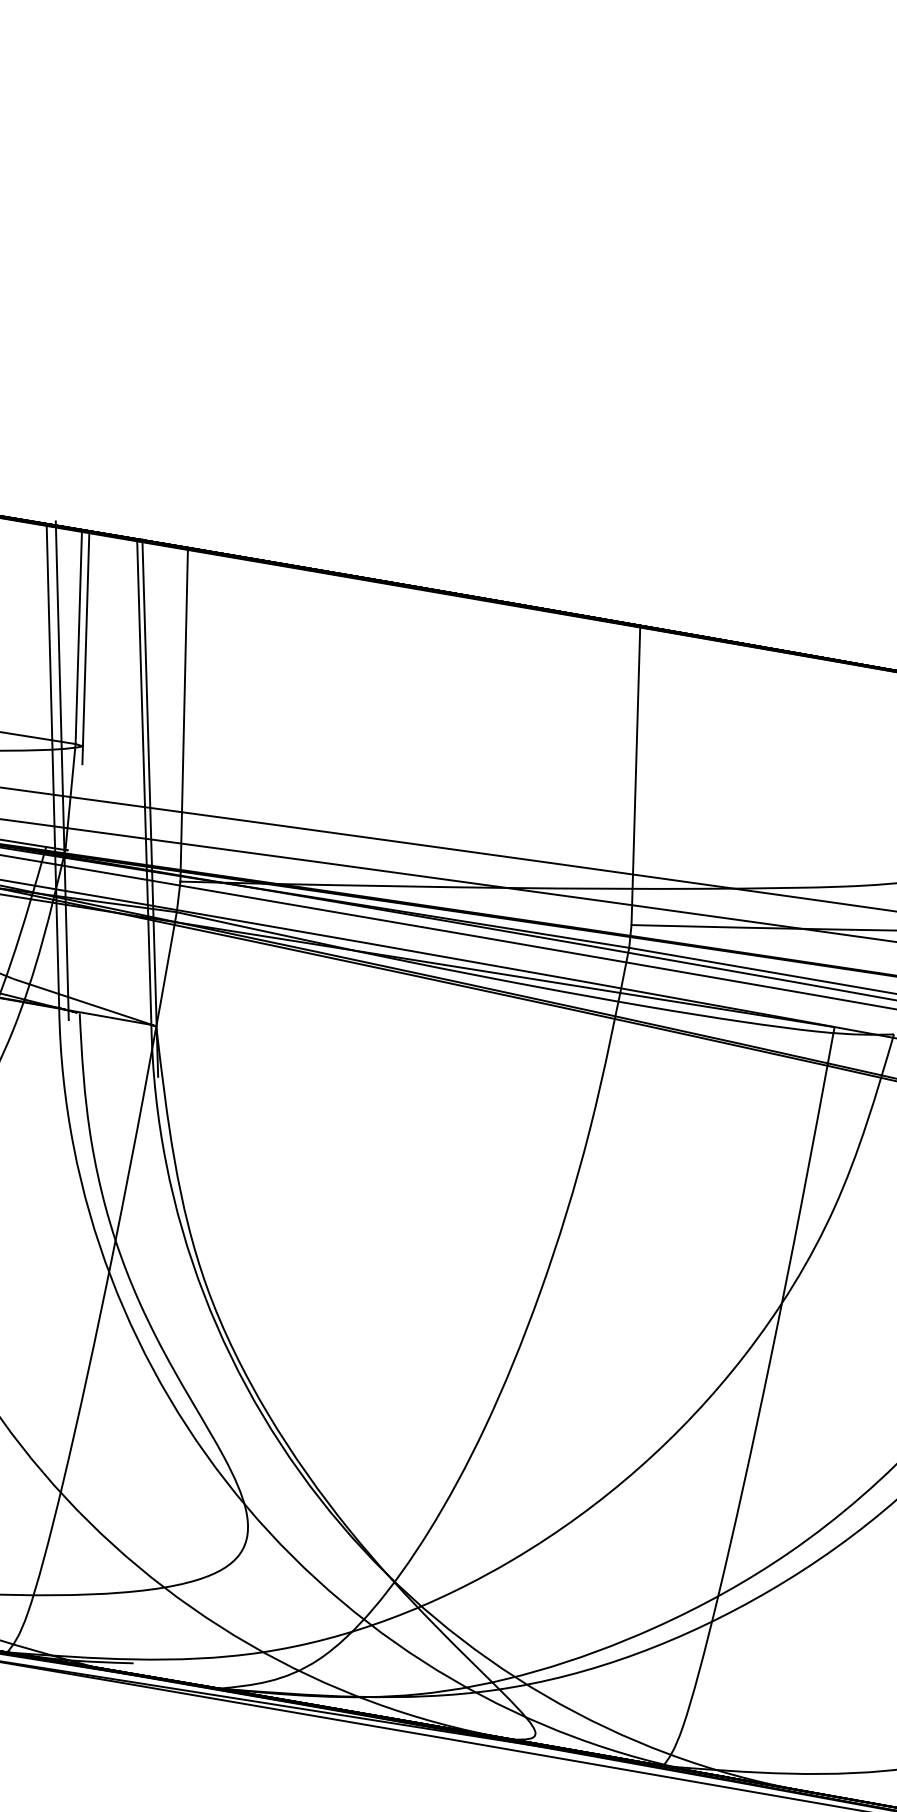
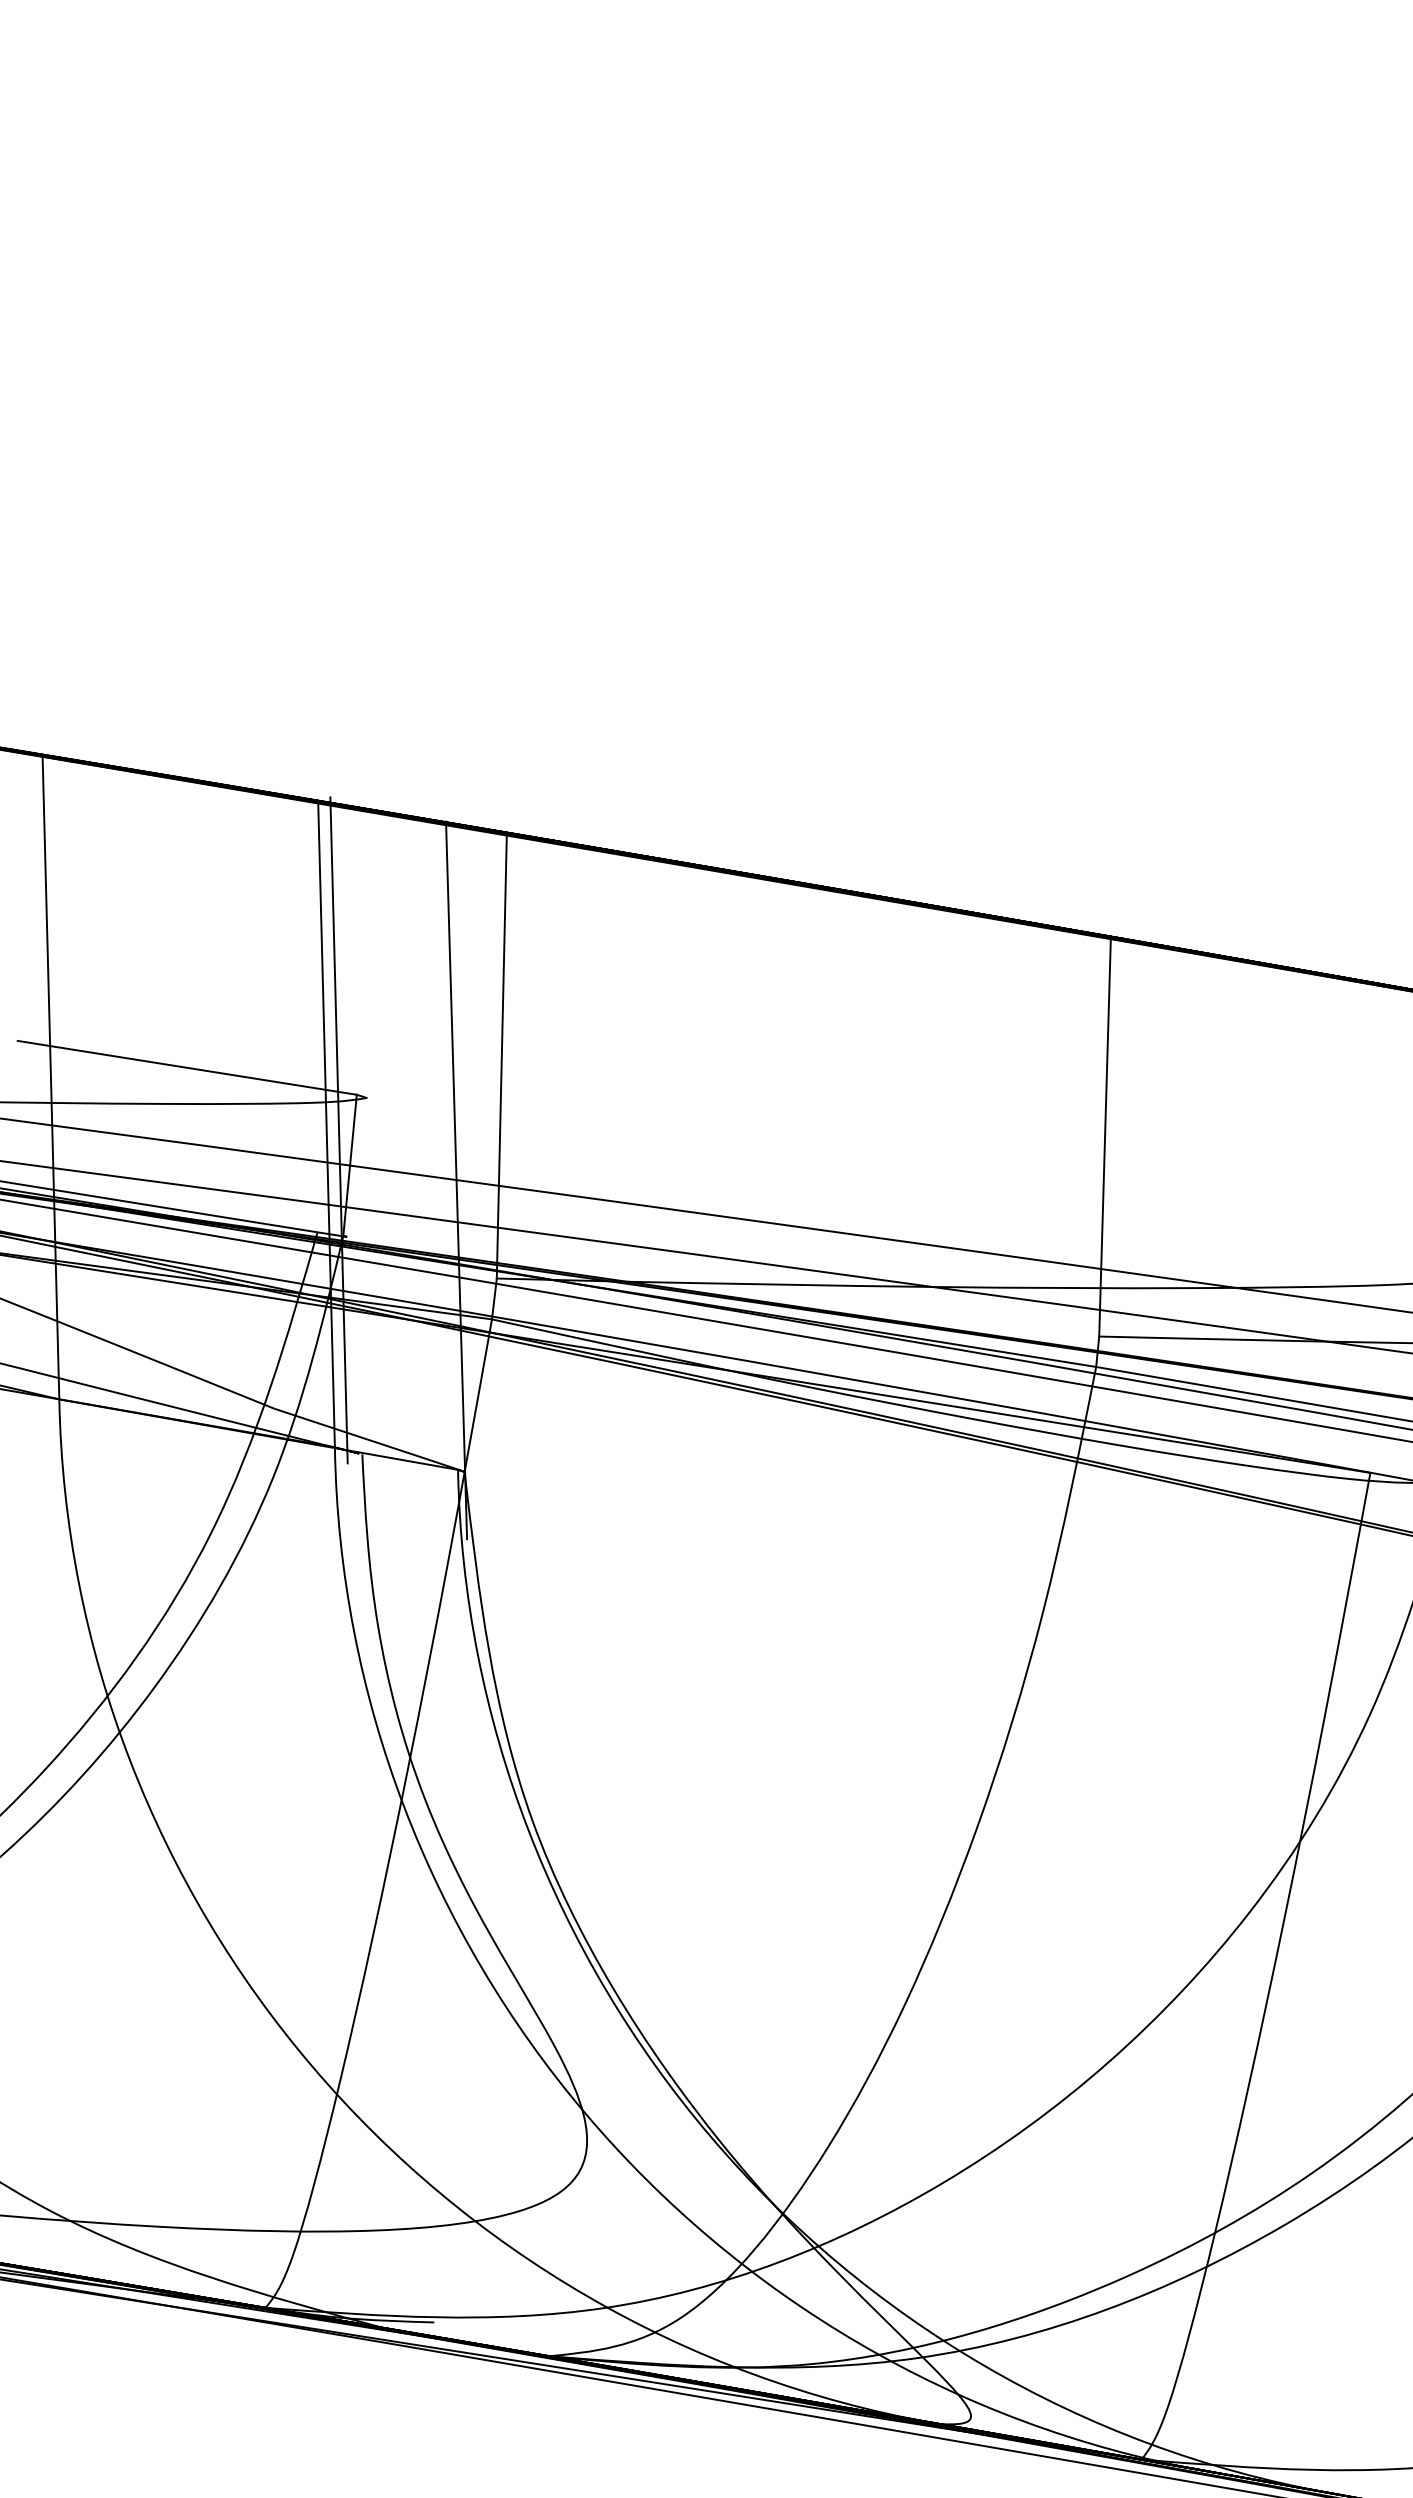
line: (78, 636) -> (360, 951), removed
line: (85, 647) -> (370, 965), removed
line: (144, 782) -> (448, 1145), removed

